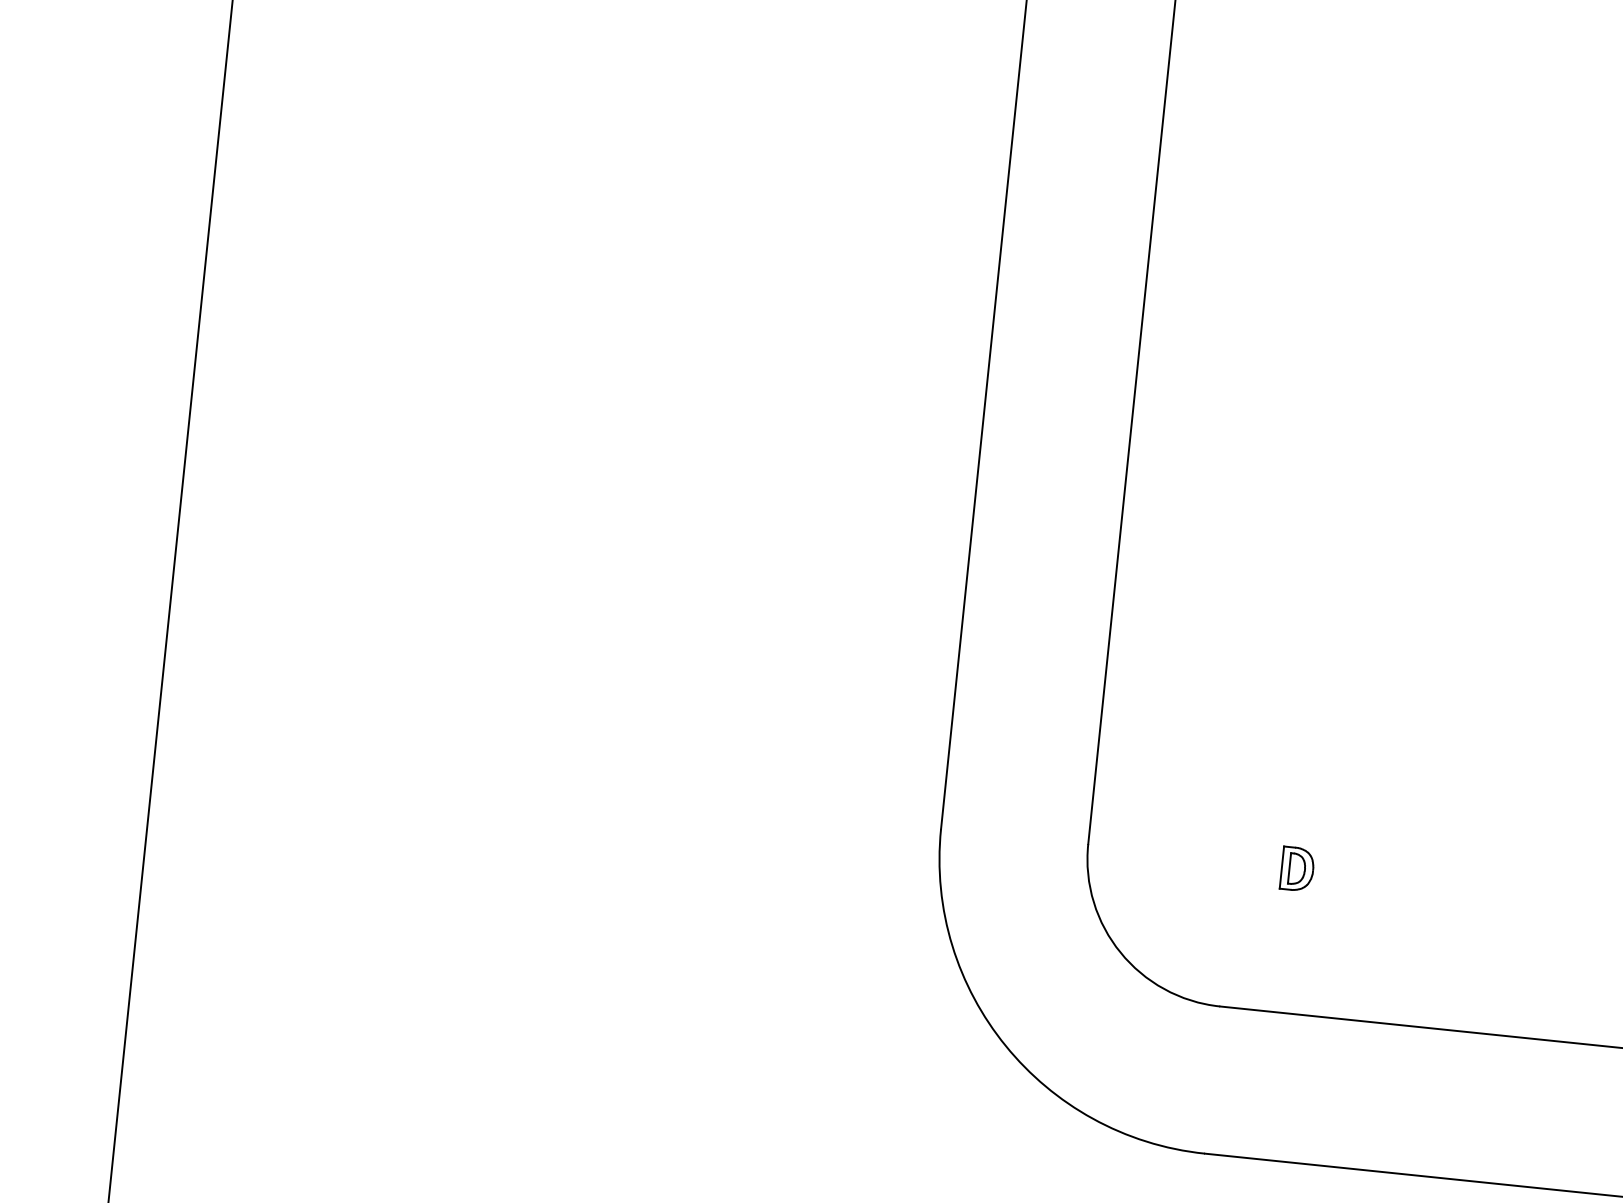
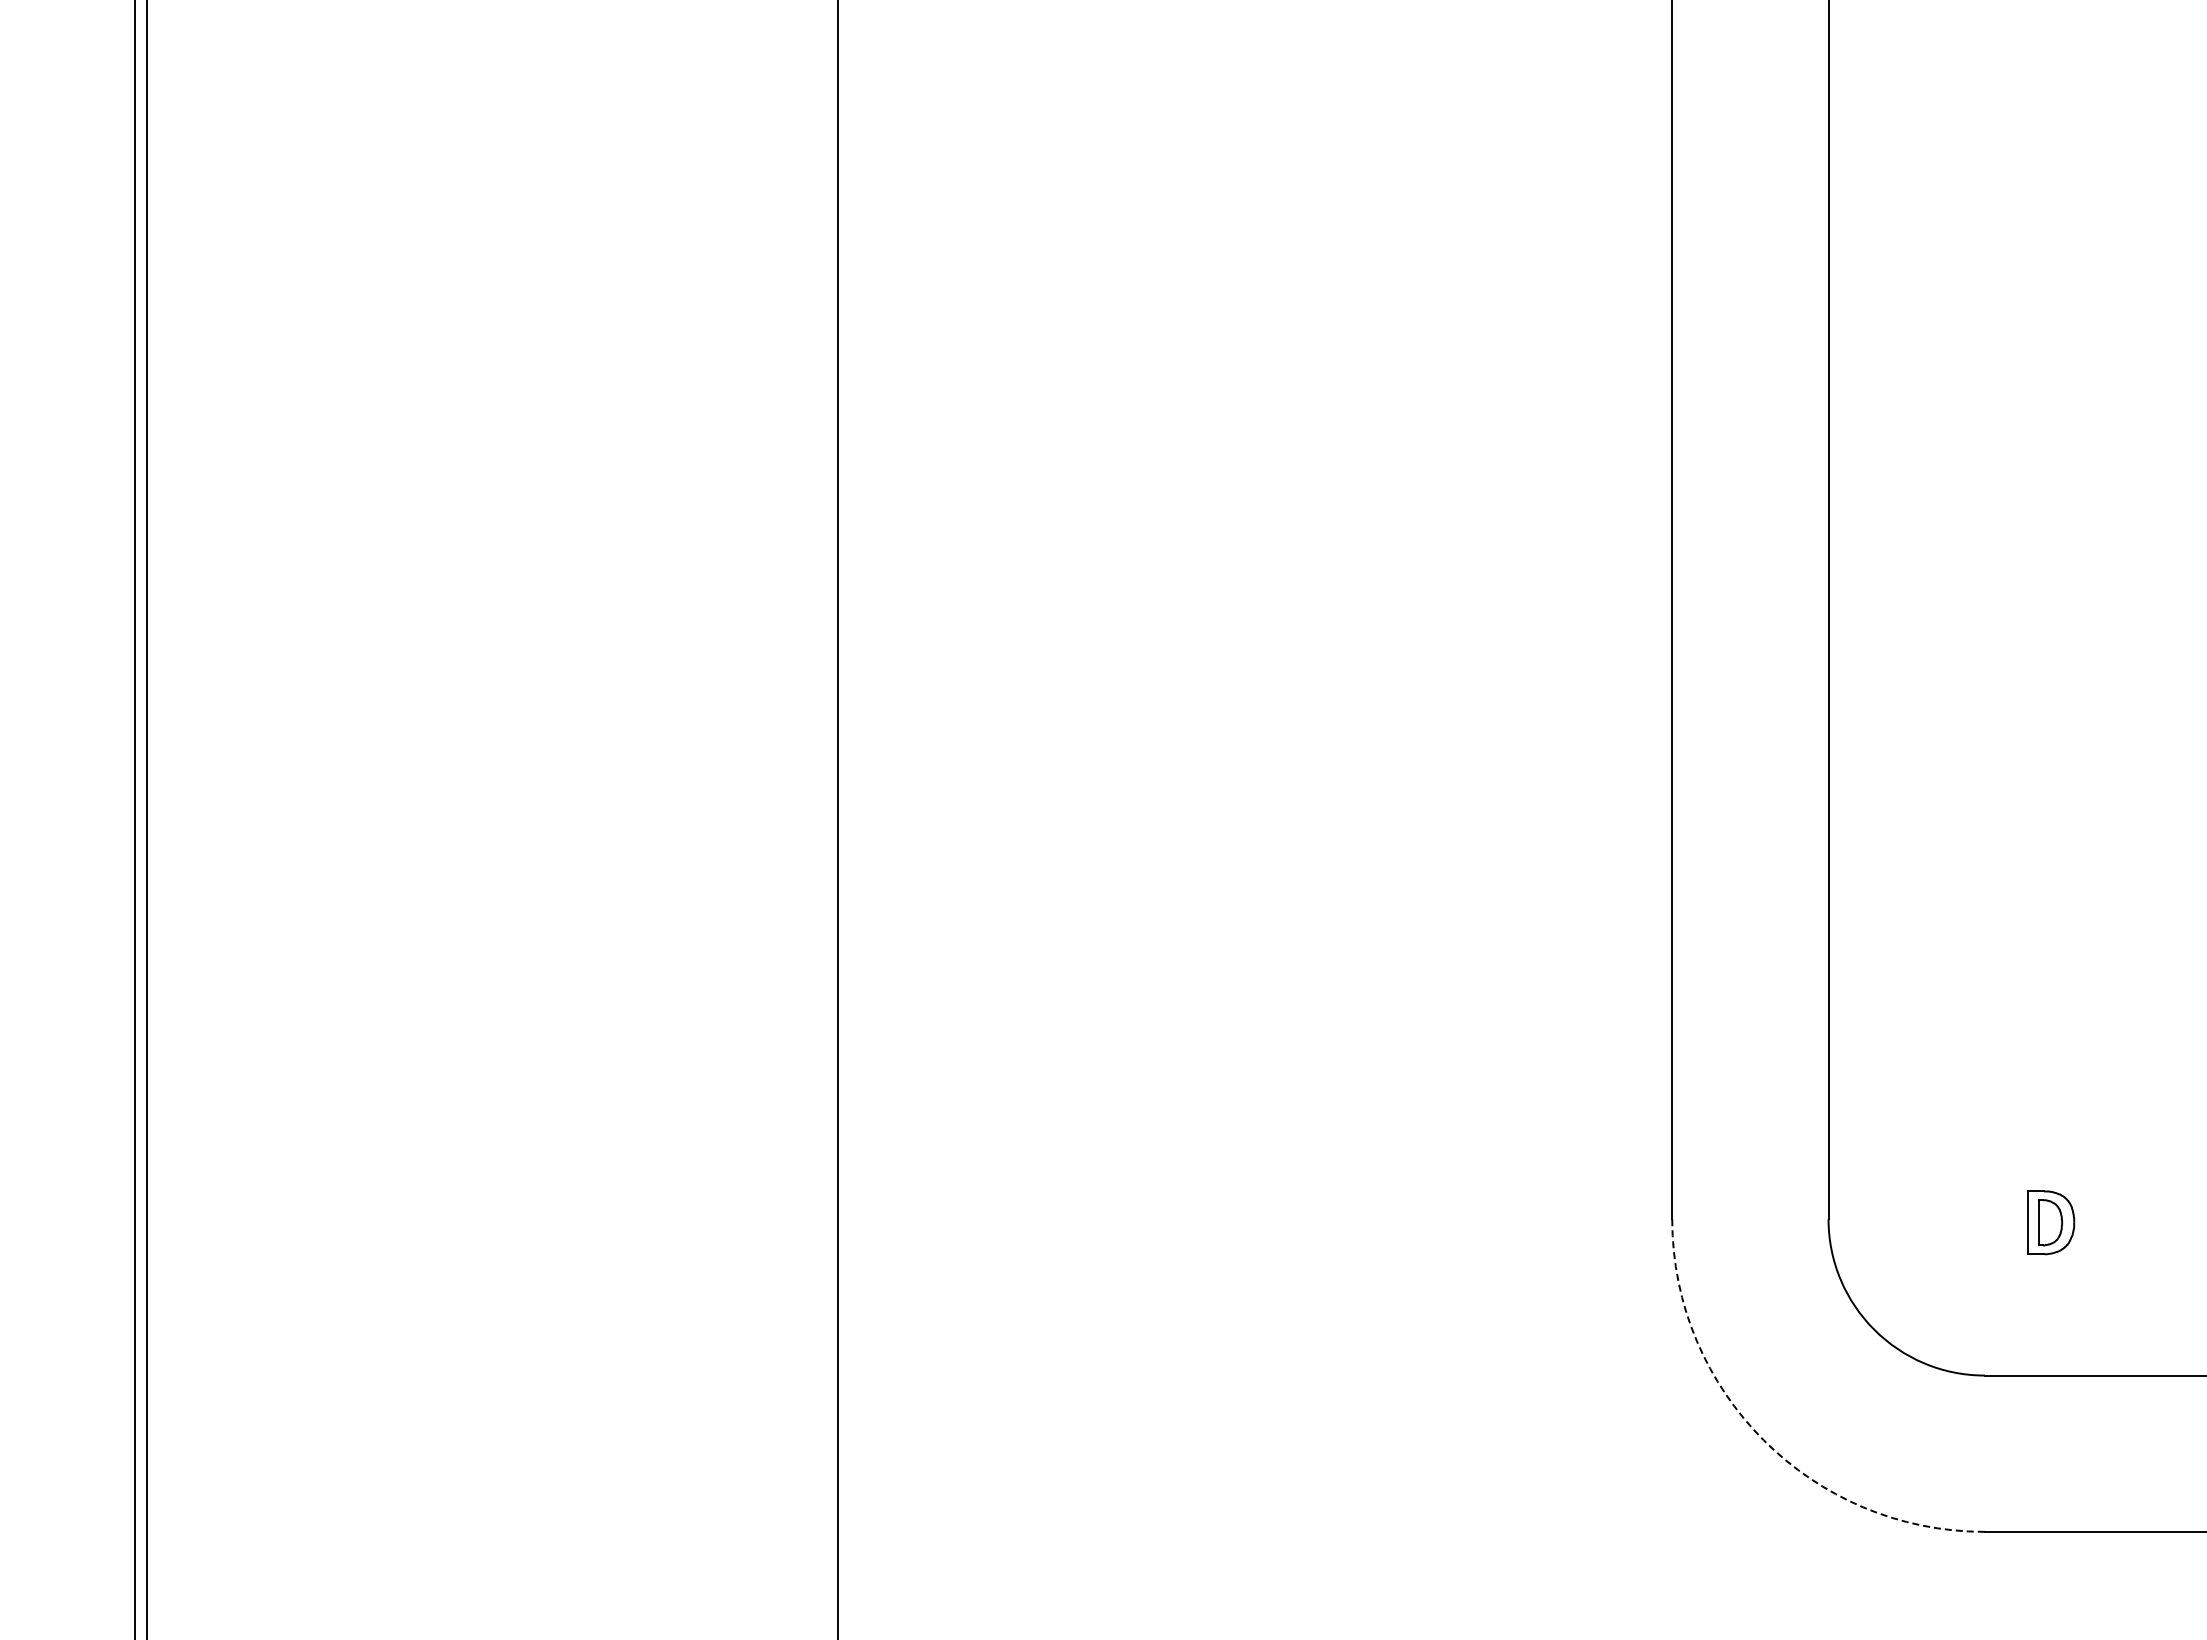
part: (1297, 868) -> (2051, 1222), size x1.4
arc: (1005, 1046) -> (1763, 1440), solid -> dashed

